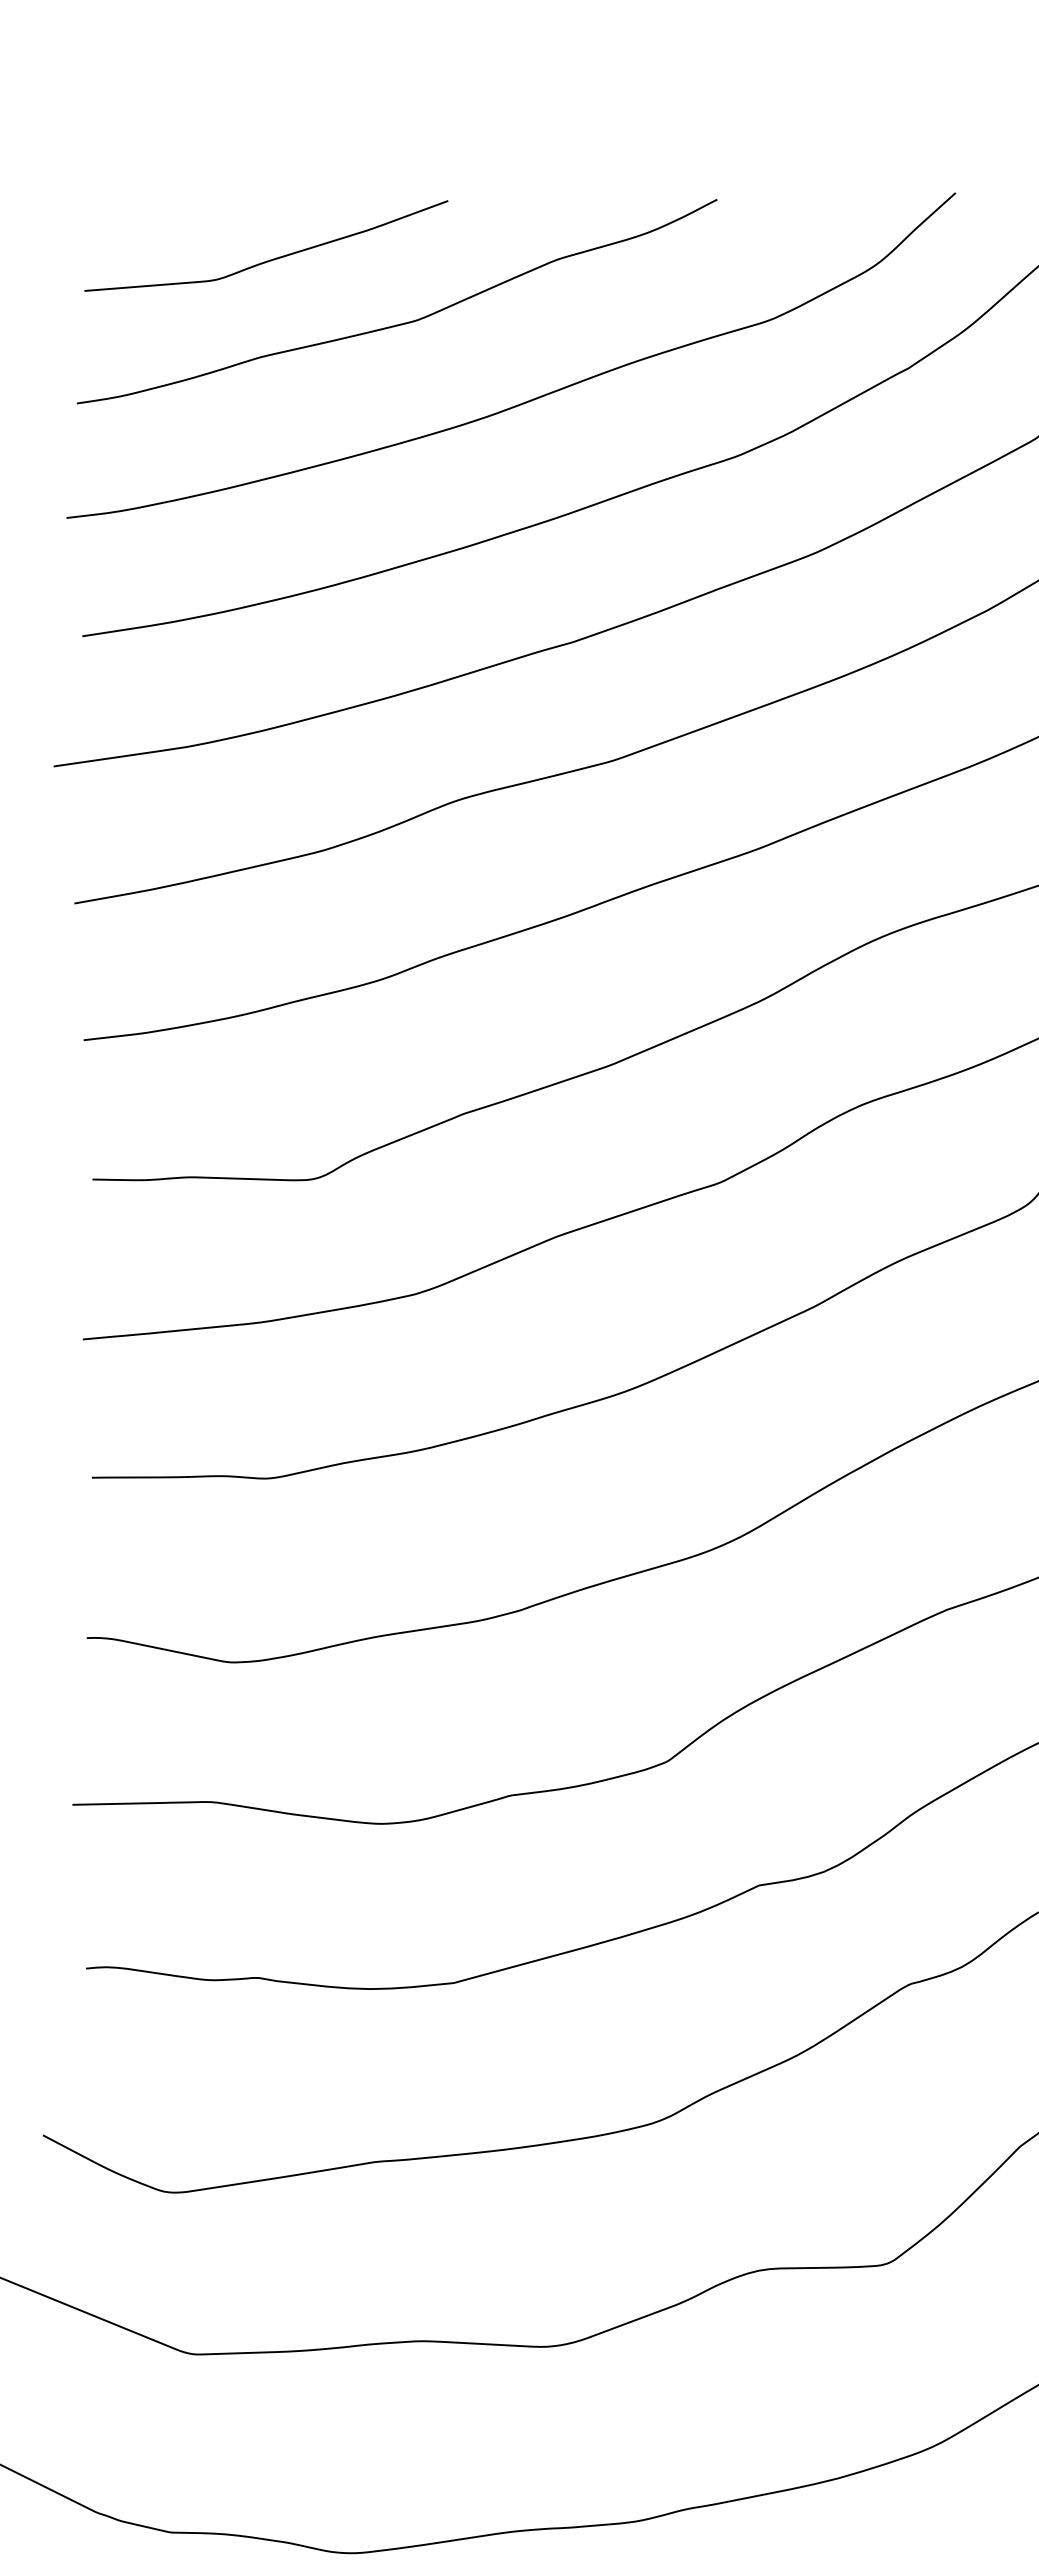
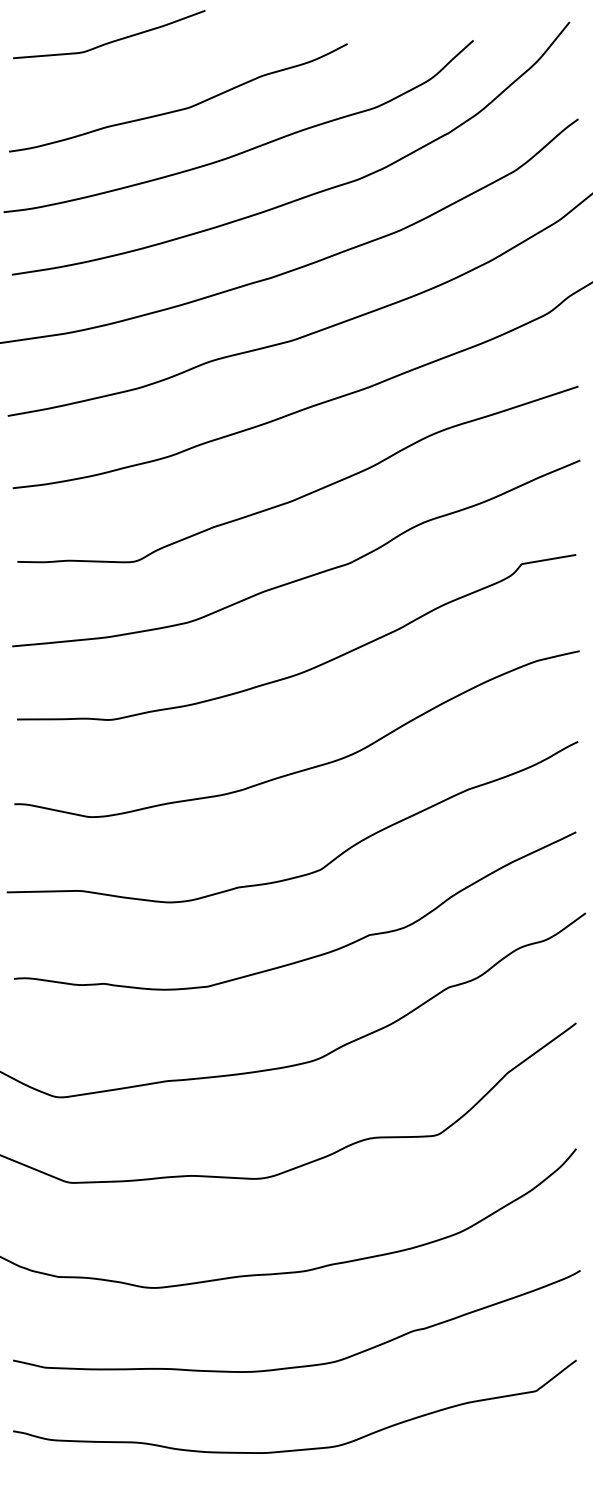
curve: (272, 257) -> (112, 40), moved

